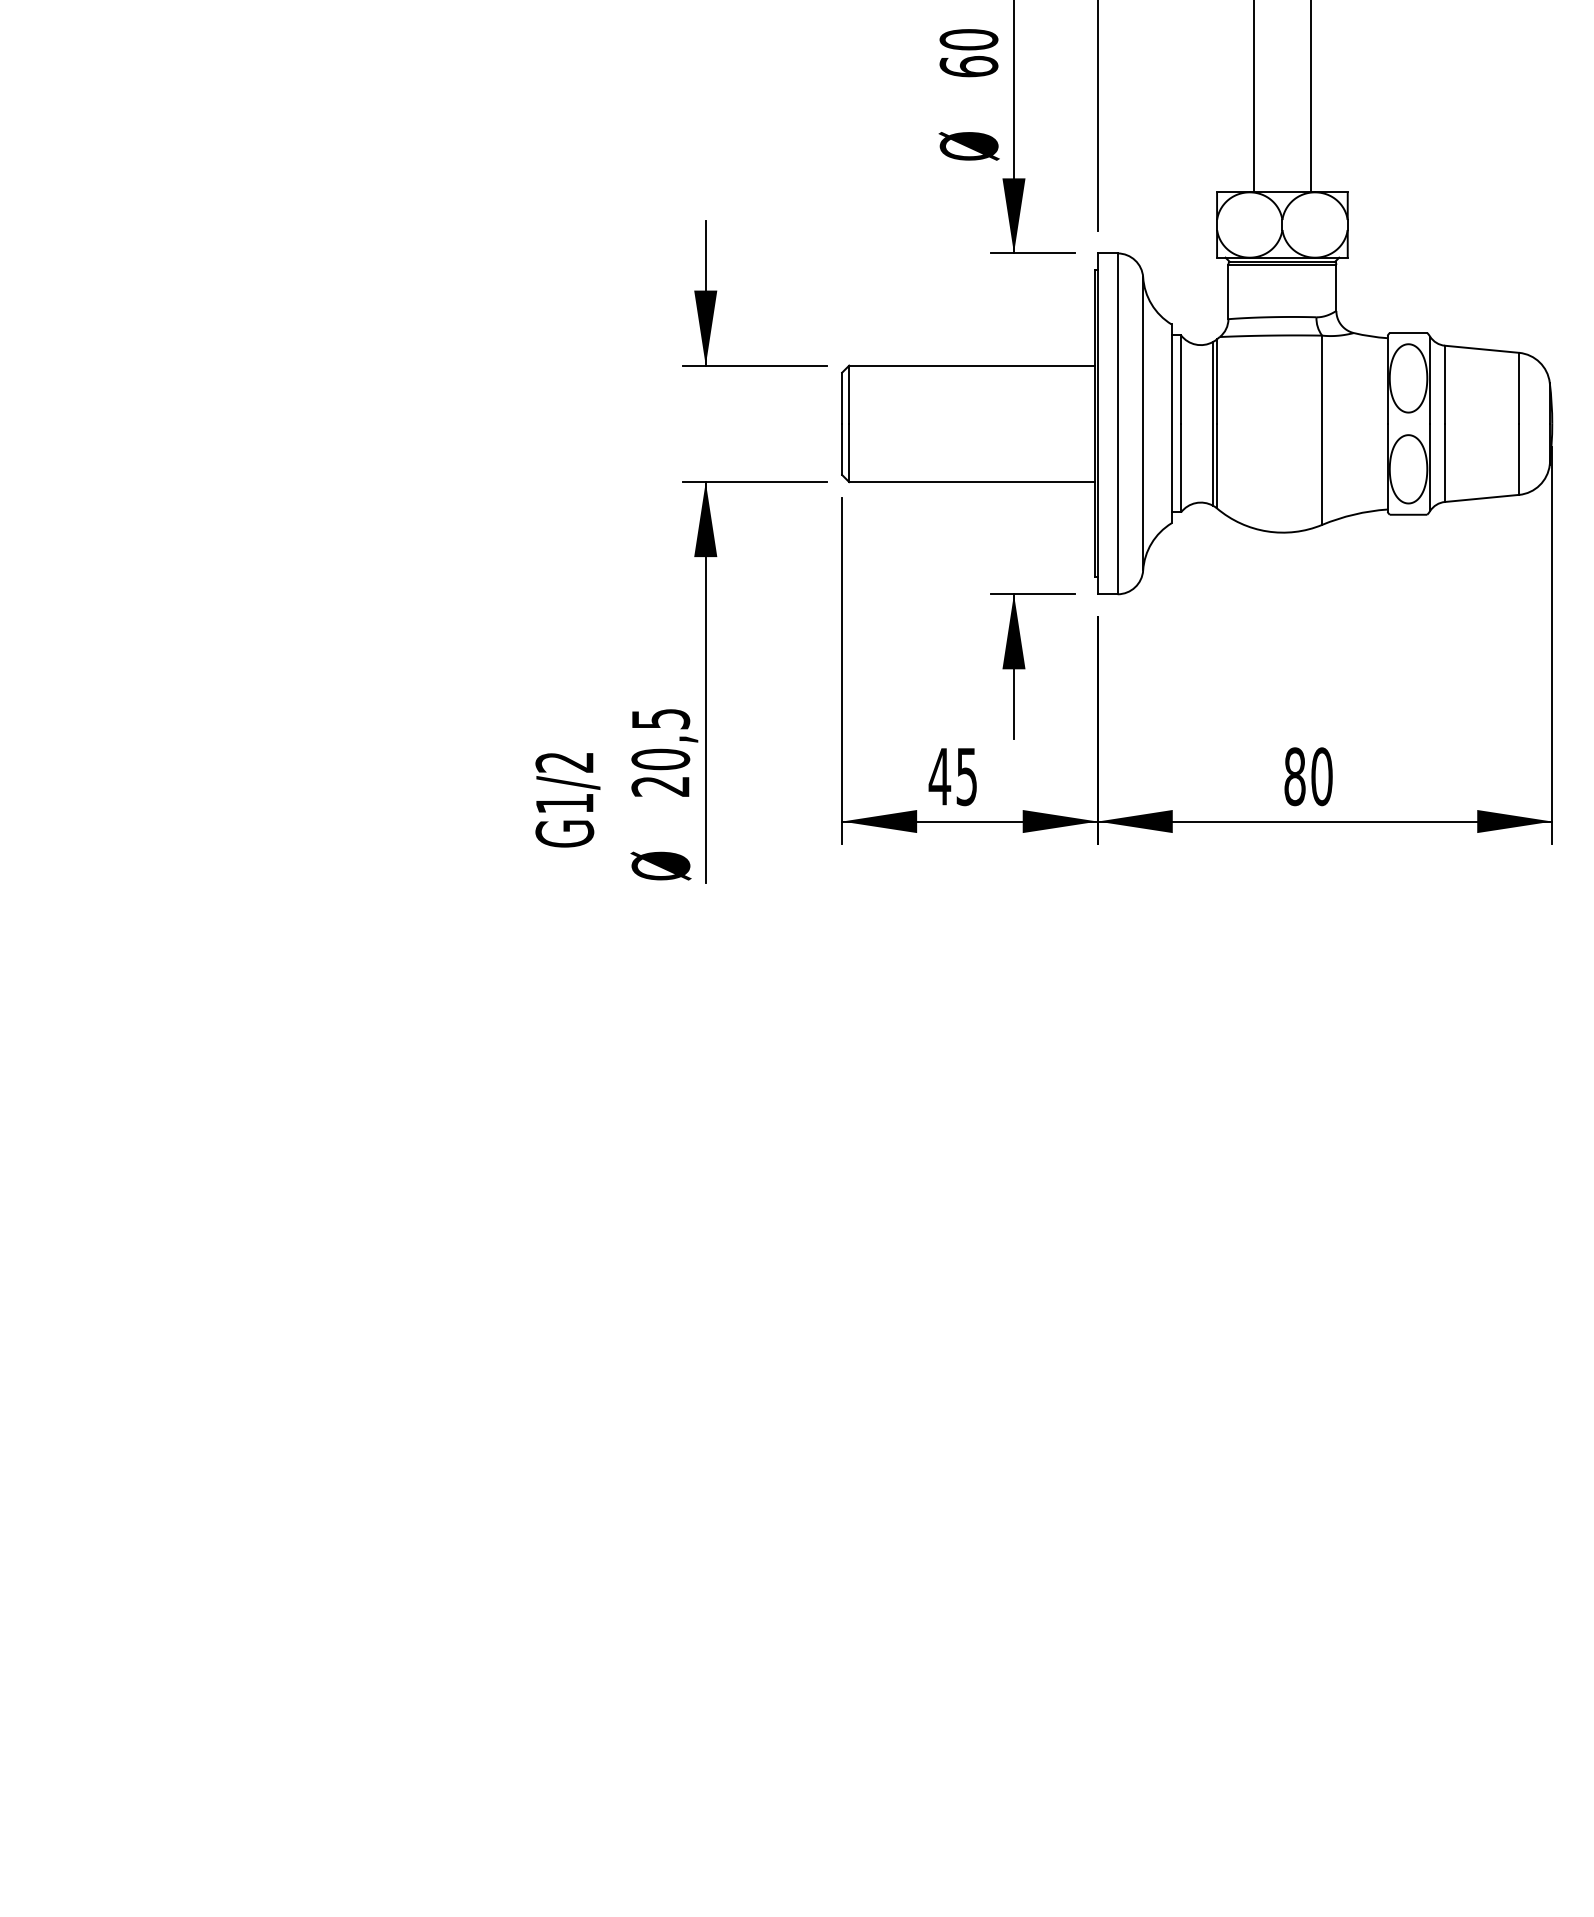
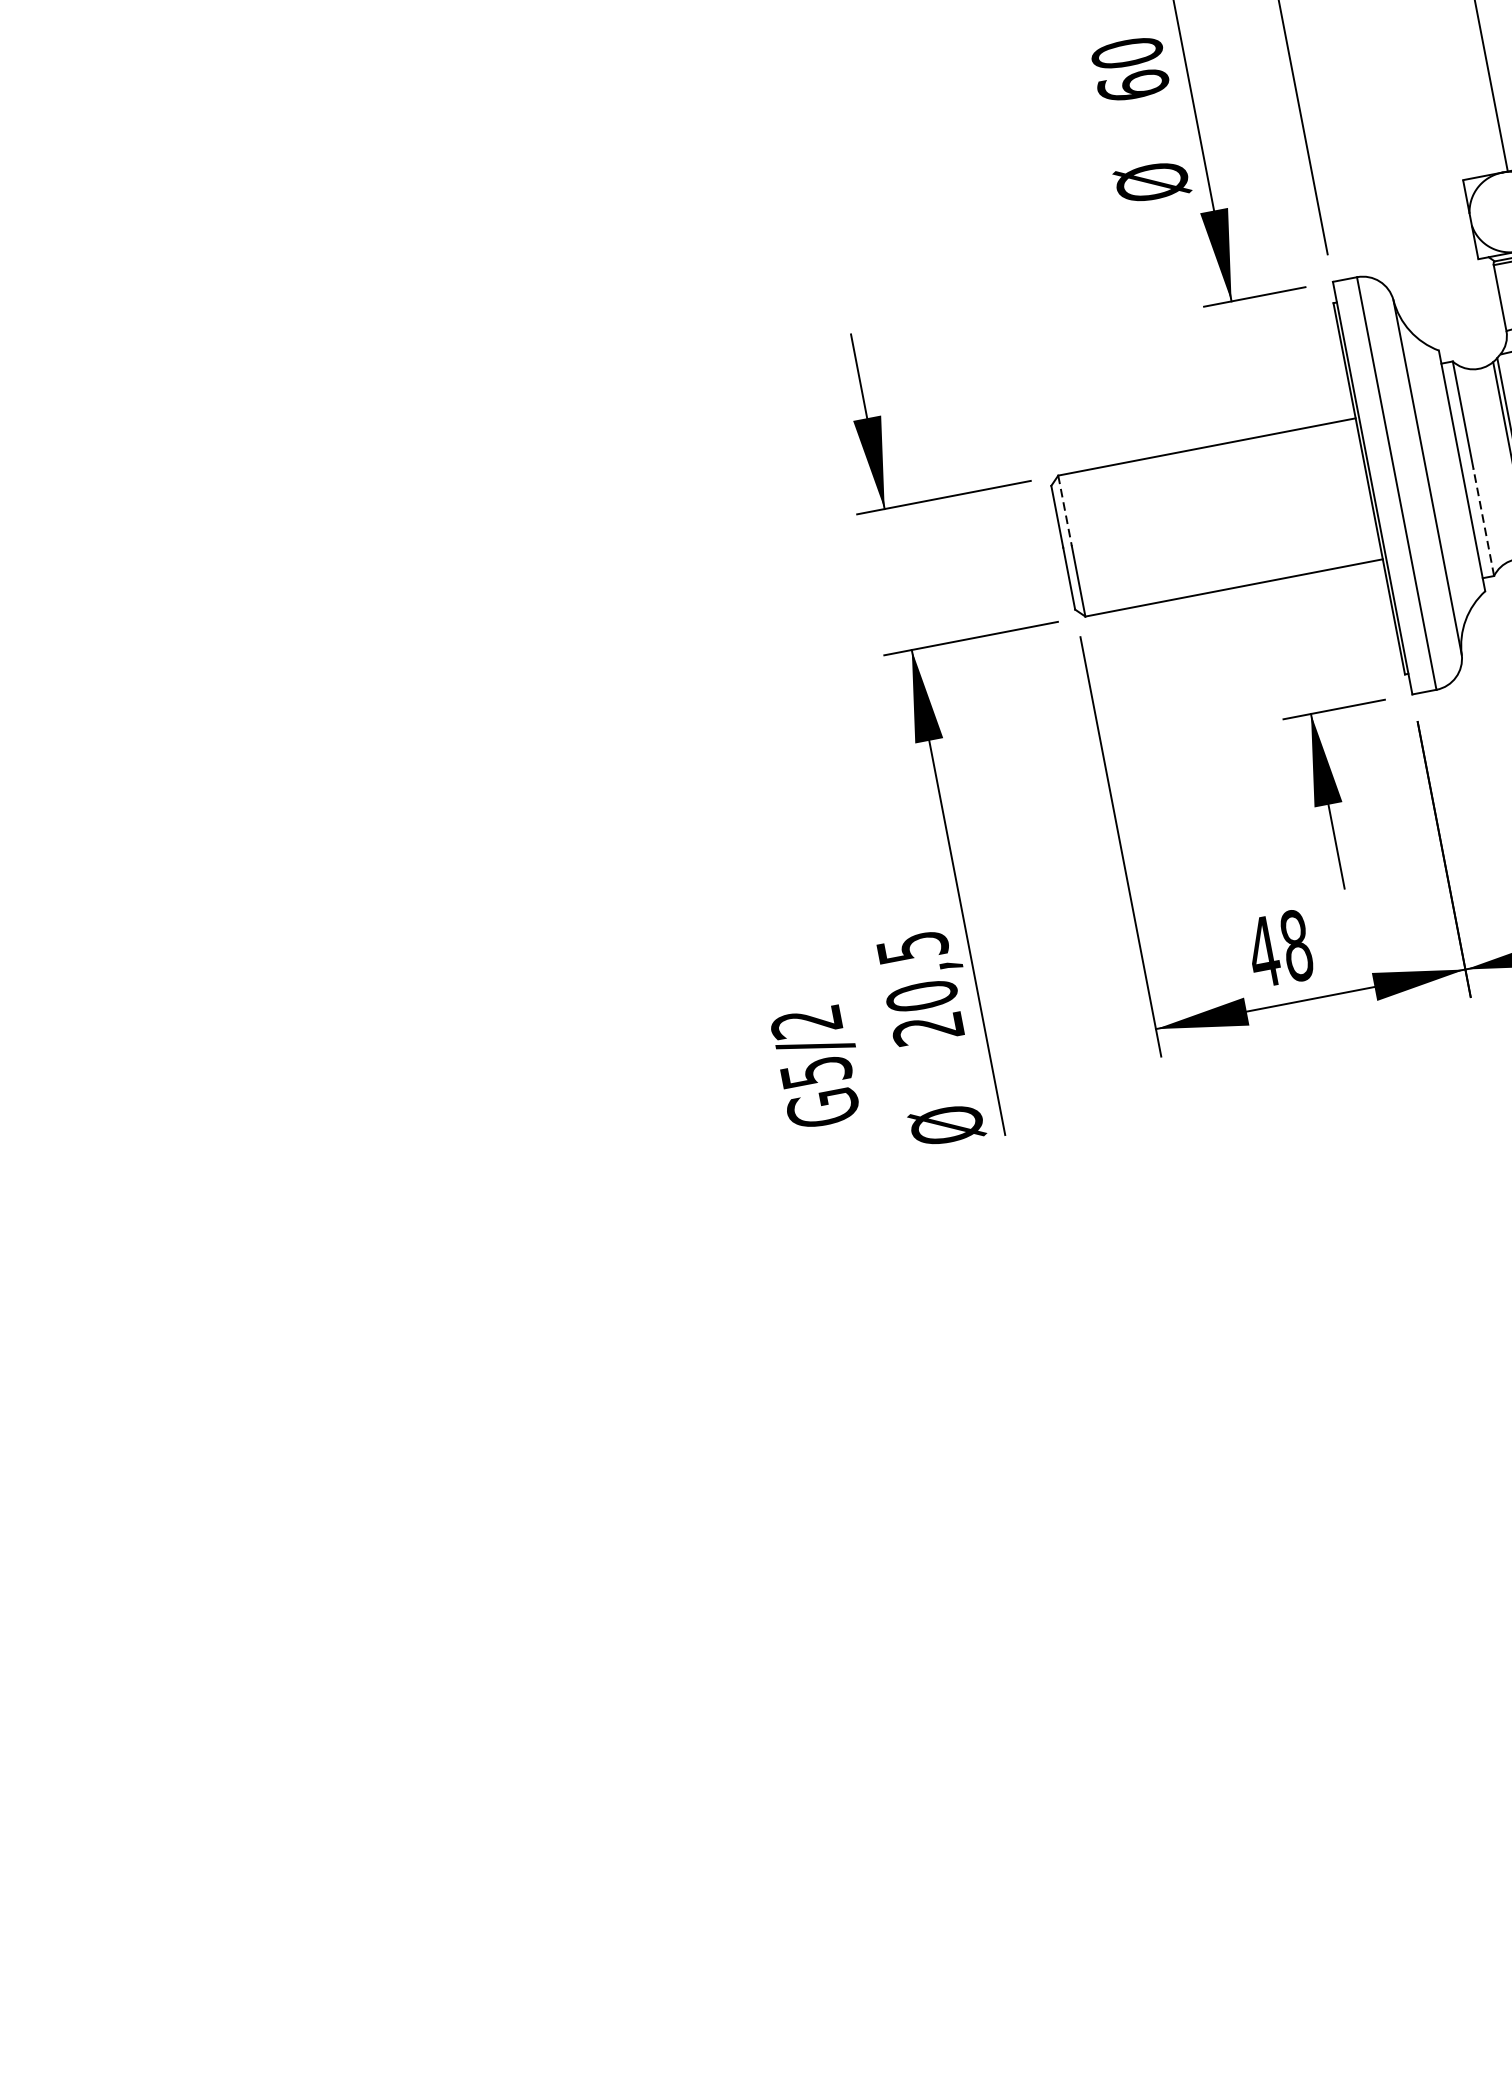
line: (849, 395) -> (1065, 511), solid -> dashed
line: (1181, 467) -> (1484, 521), solid -> dashed
text: (966, 776) -> (1295, 945), 45 -> 48
text: (565, 803) -> (816, 1071), G1/2 -> G5/2

